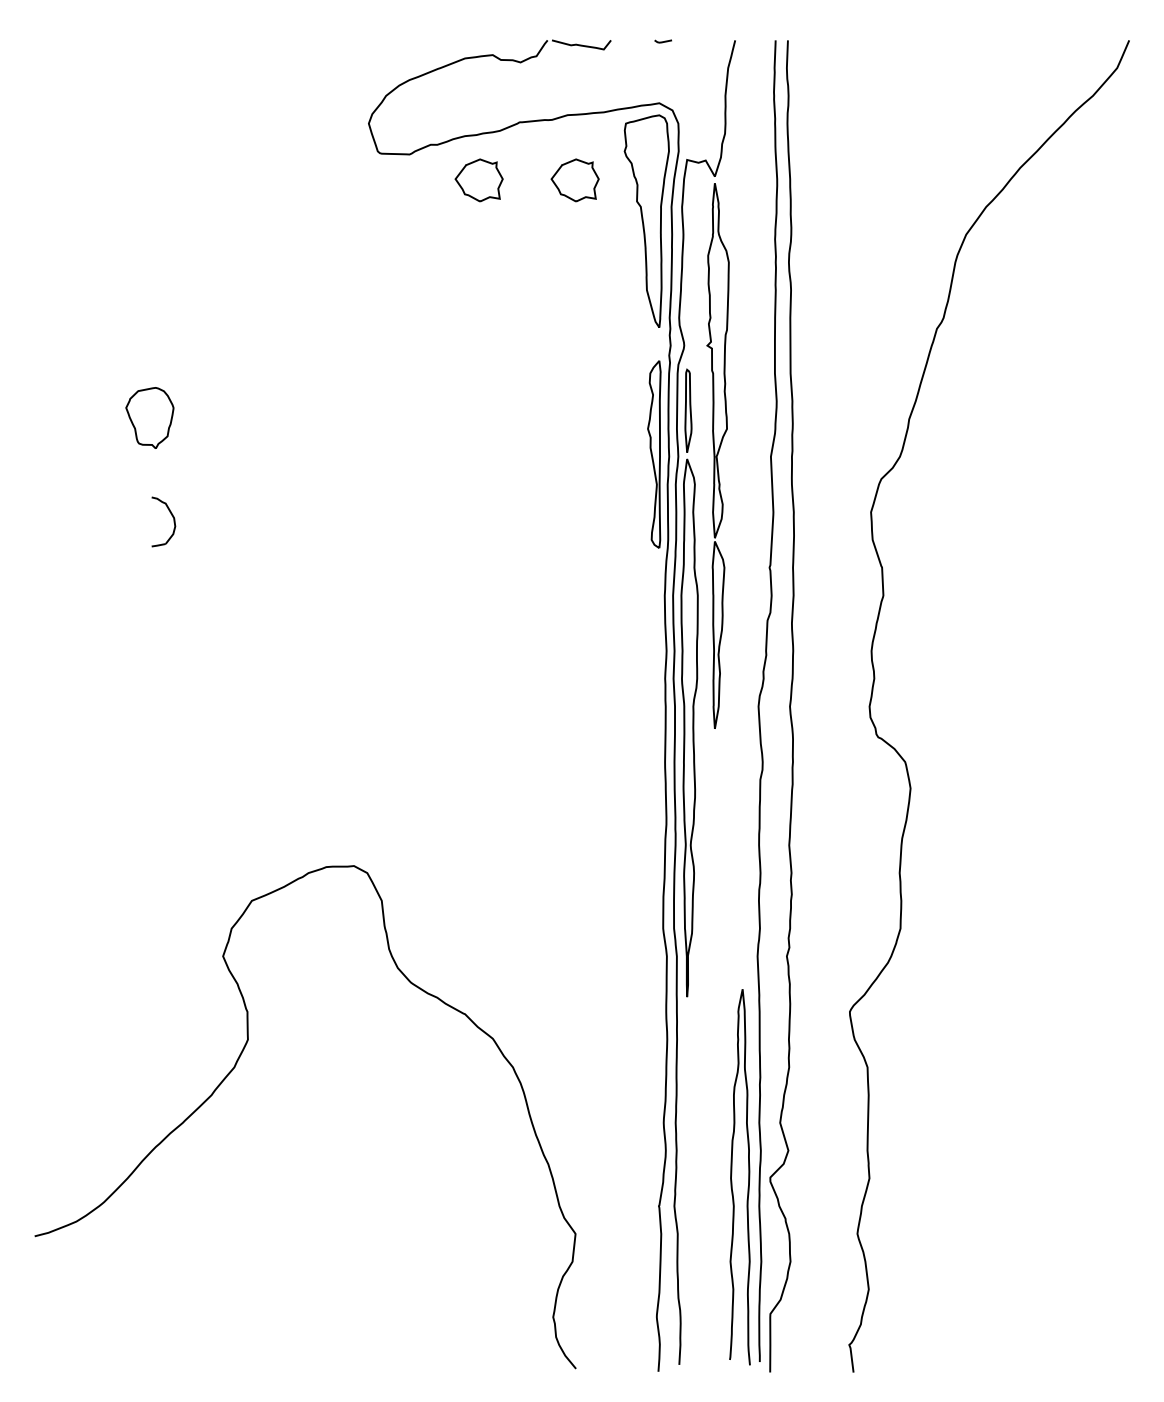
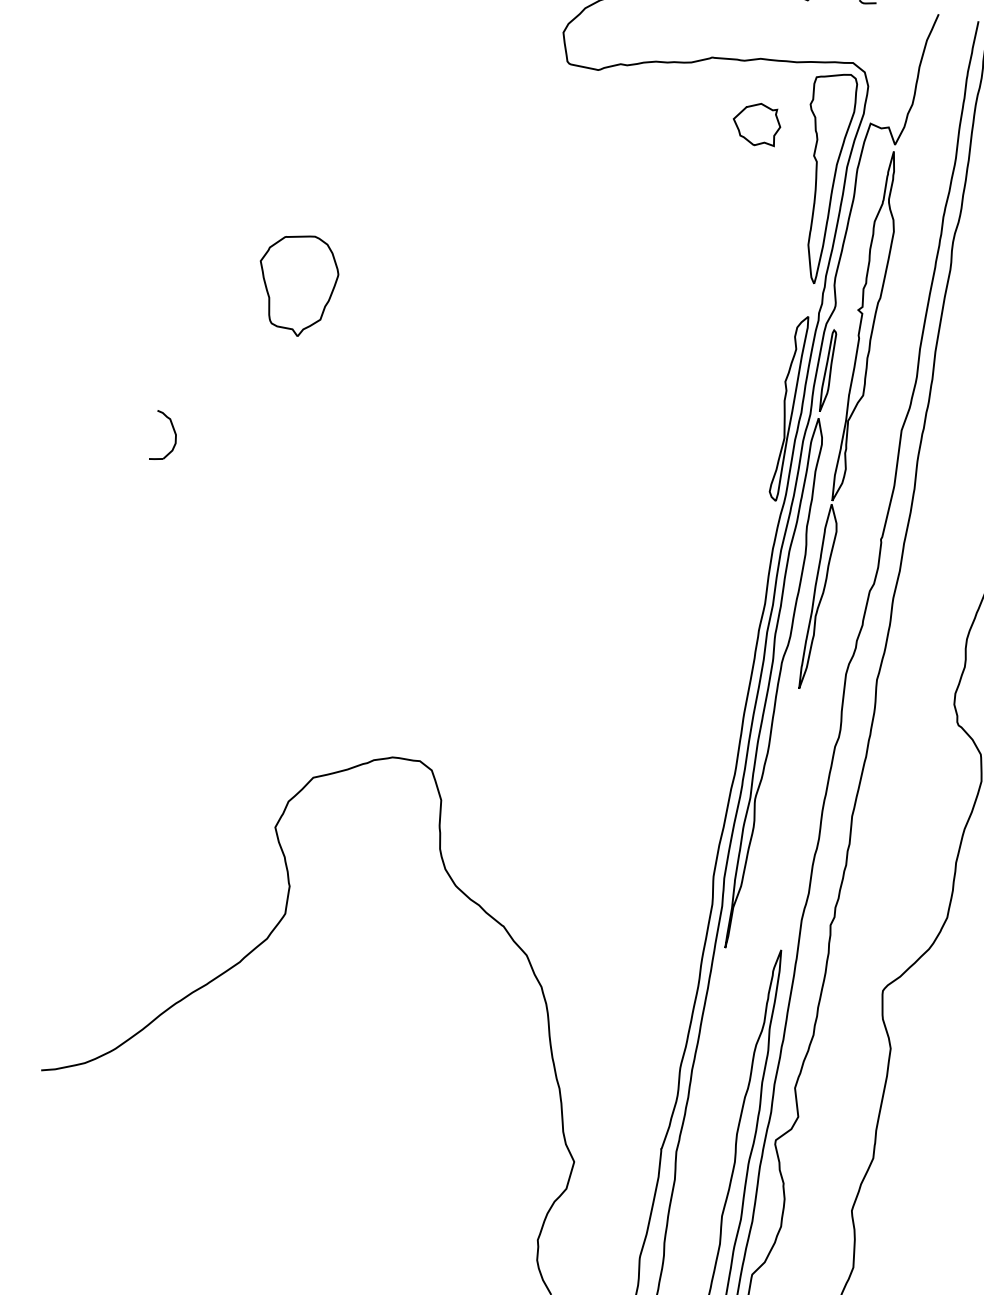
part: (478, 180) -> (661, 107), removed
part: (149, 417) -> (296, 283), size x1.67
part: (172, 517) -> (174, 434), moved

